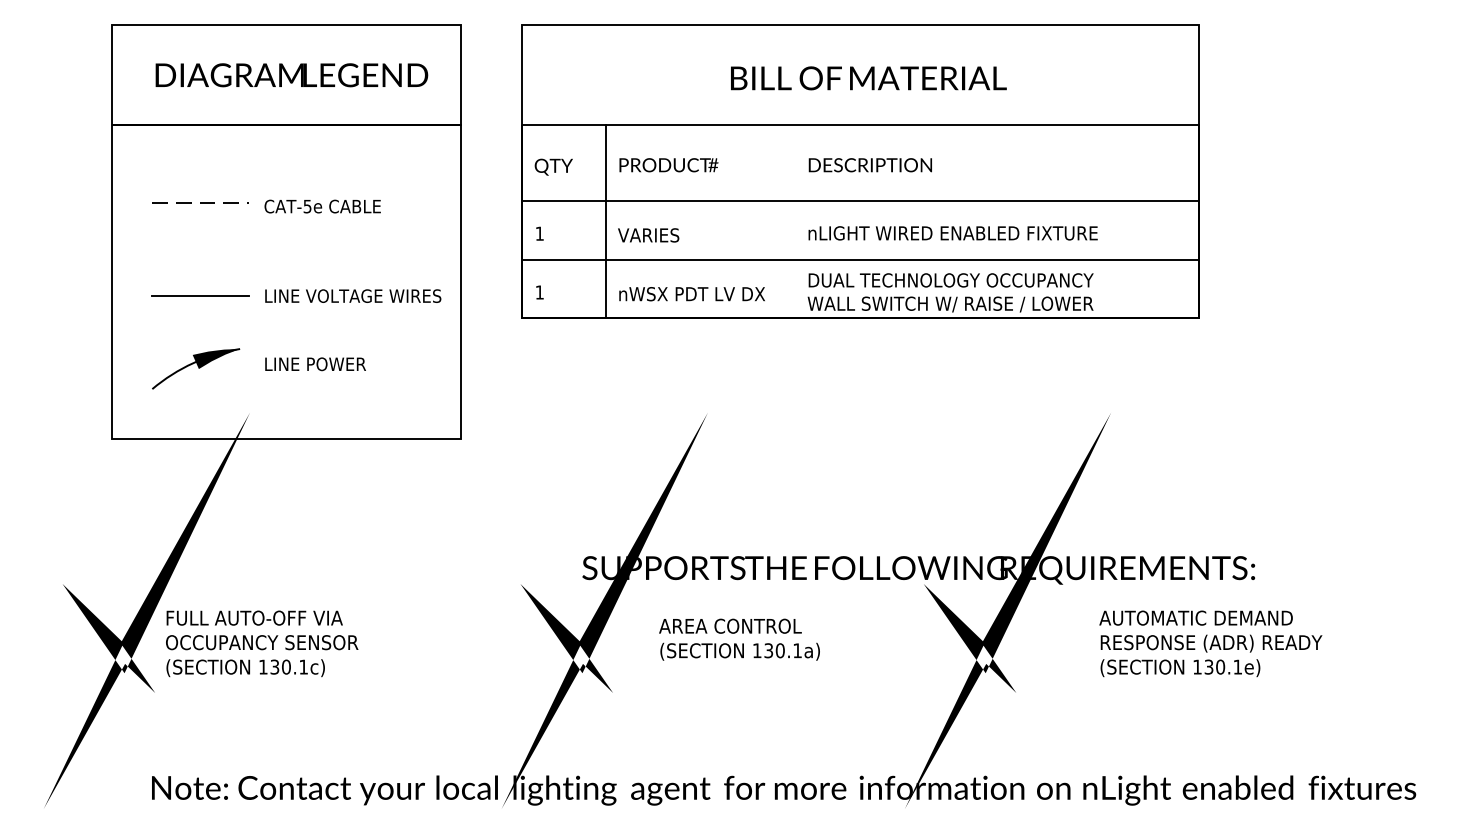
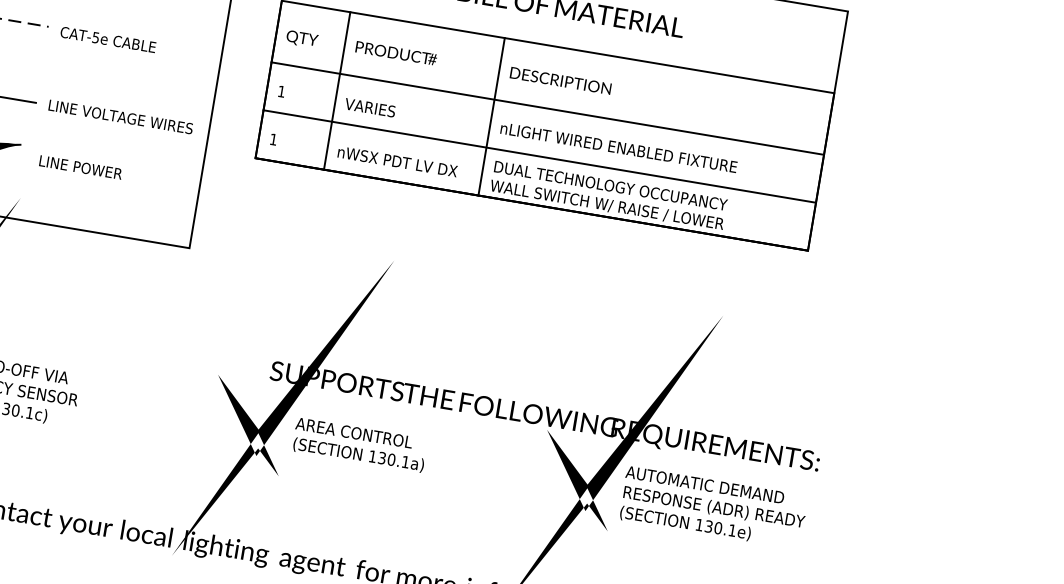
line: (795, 221) -> (491, 116), added
text: (739, 639) -> (359, 445), moved
text: (1210, 643) -> (713, 507), moved

